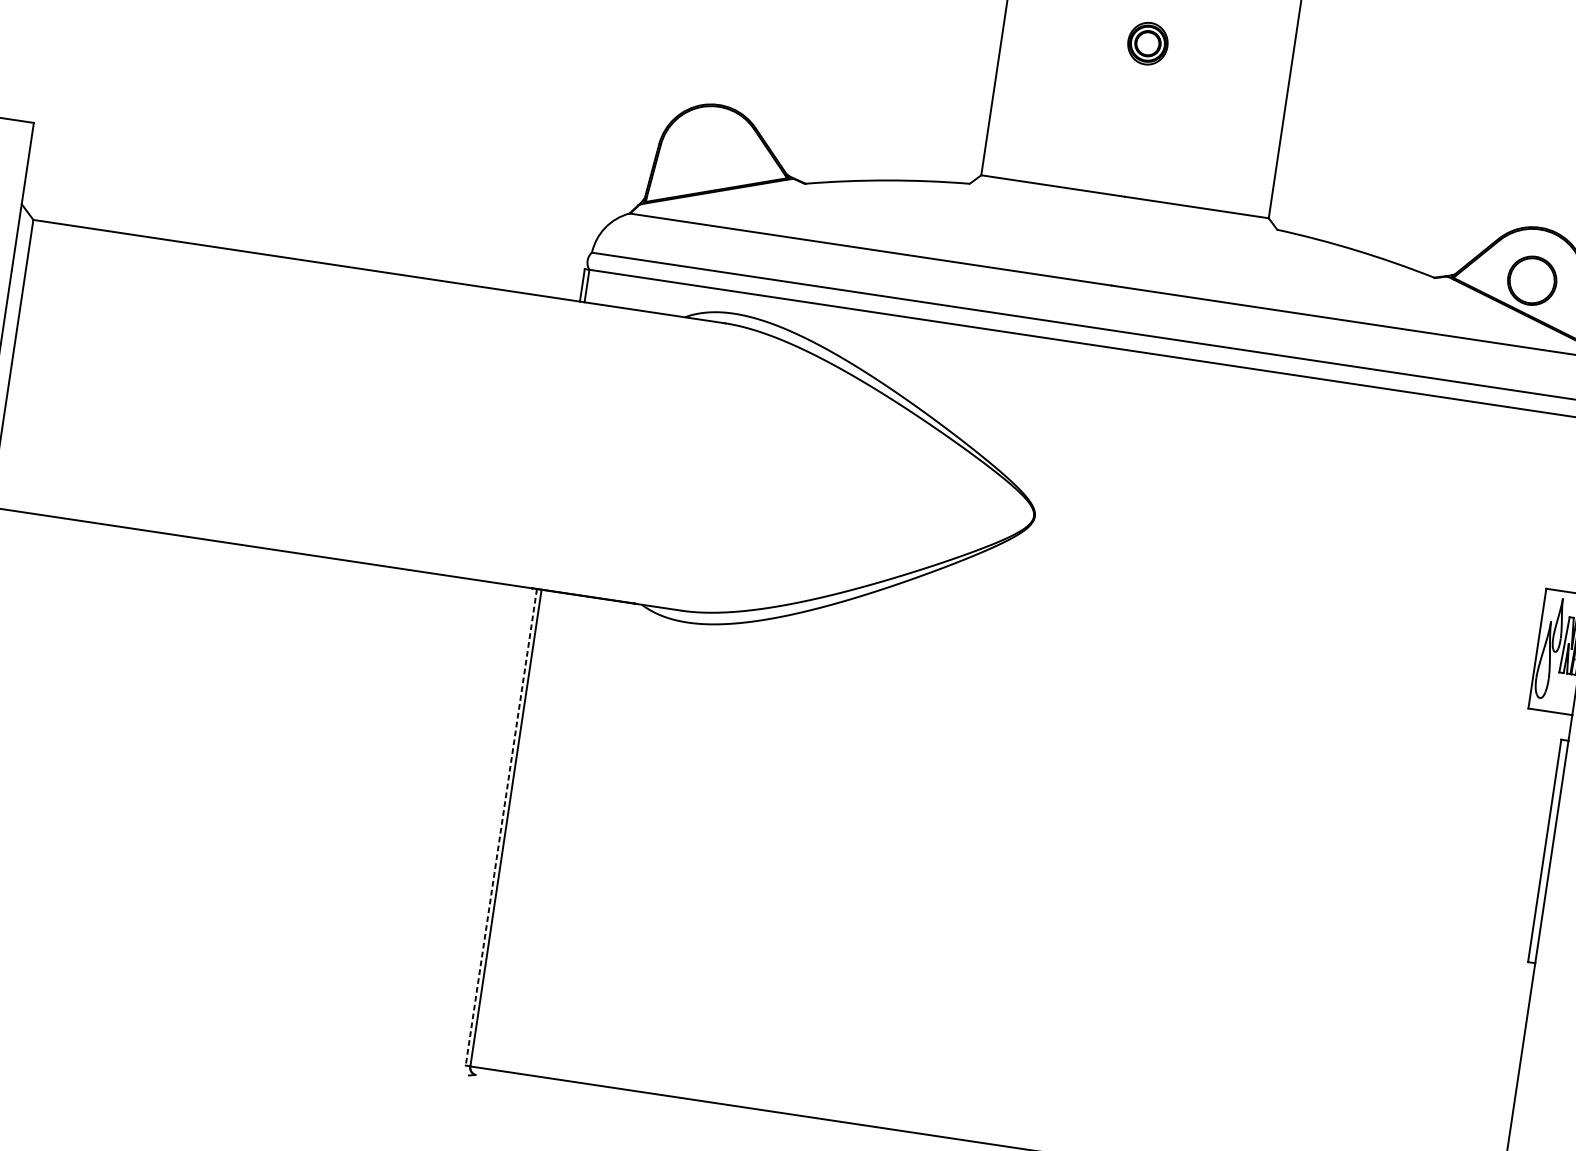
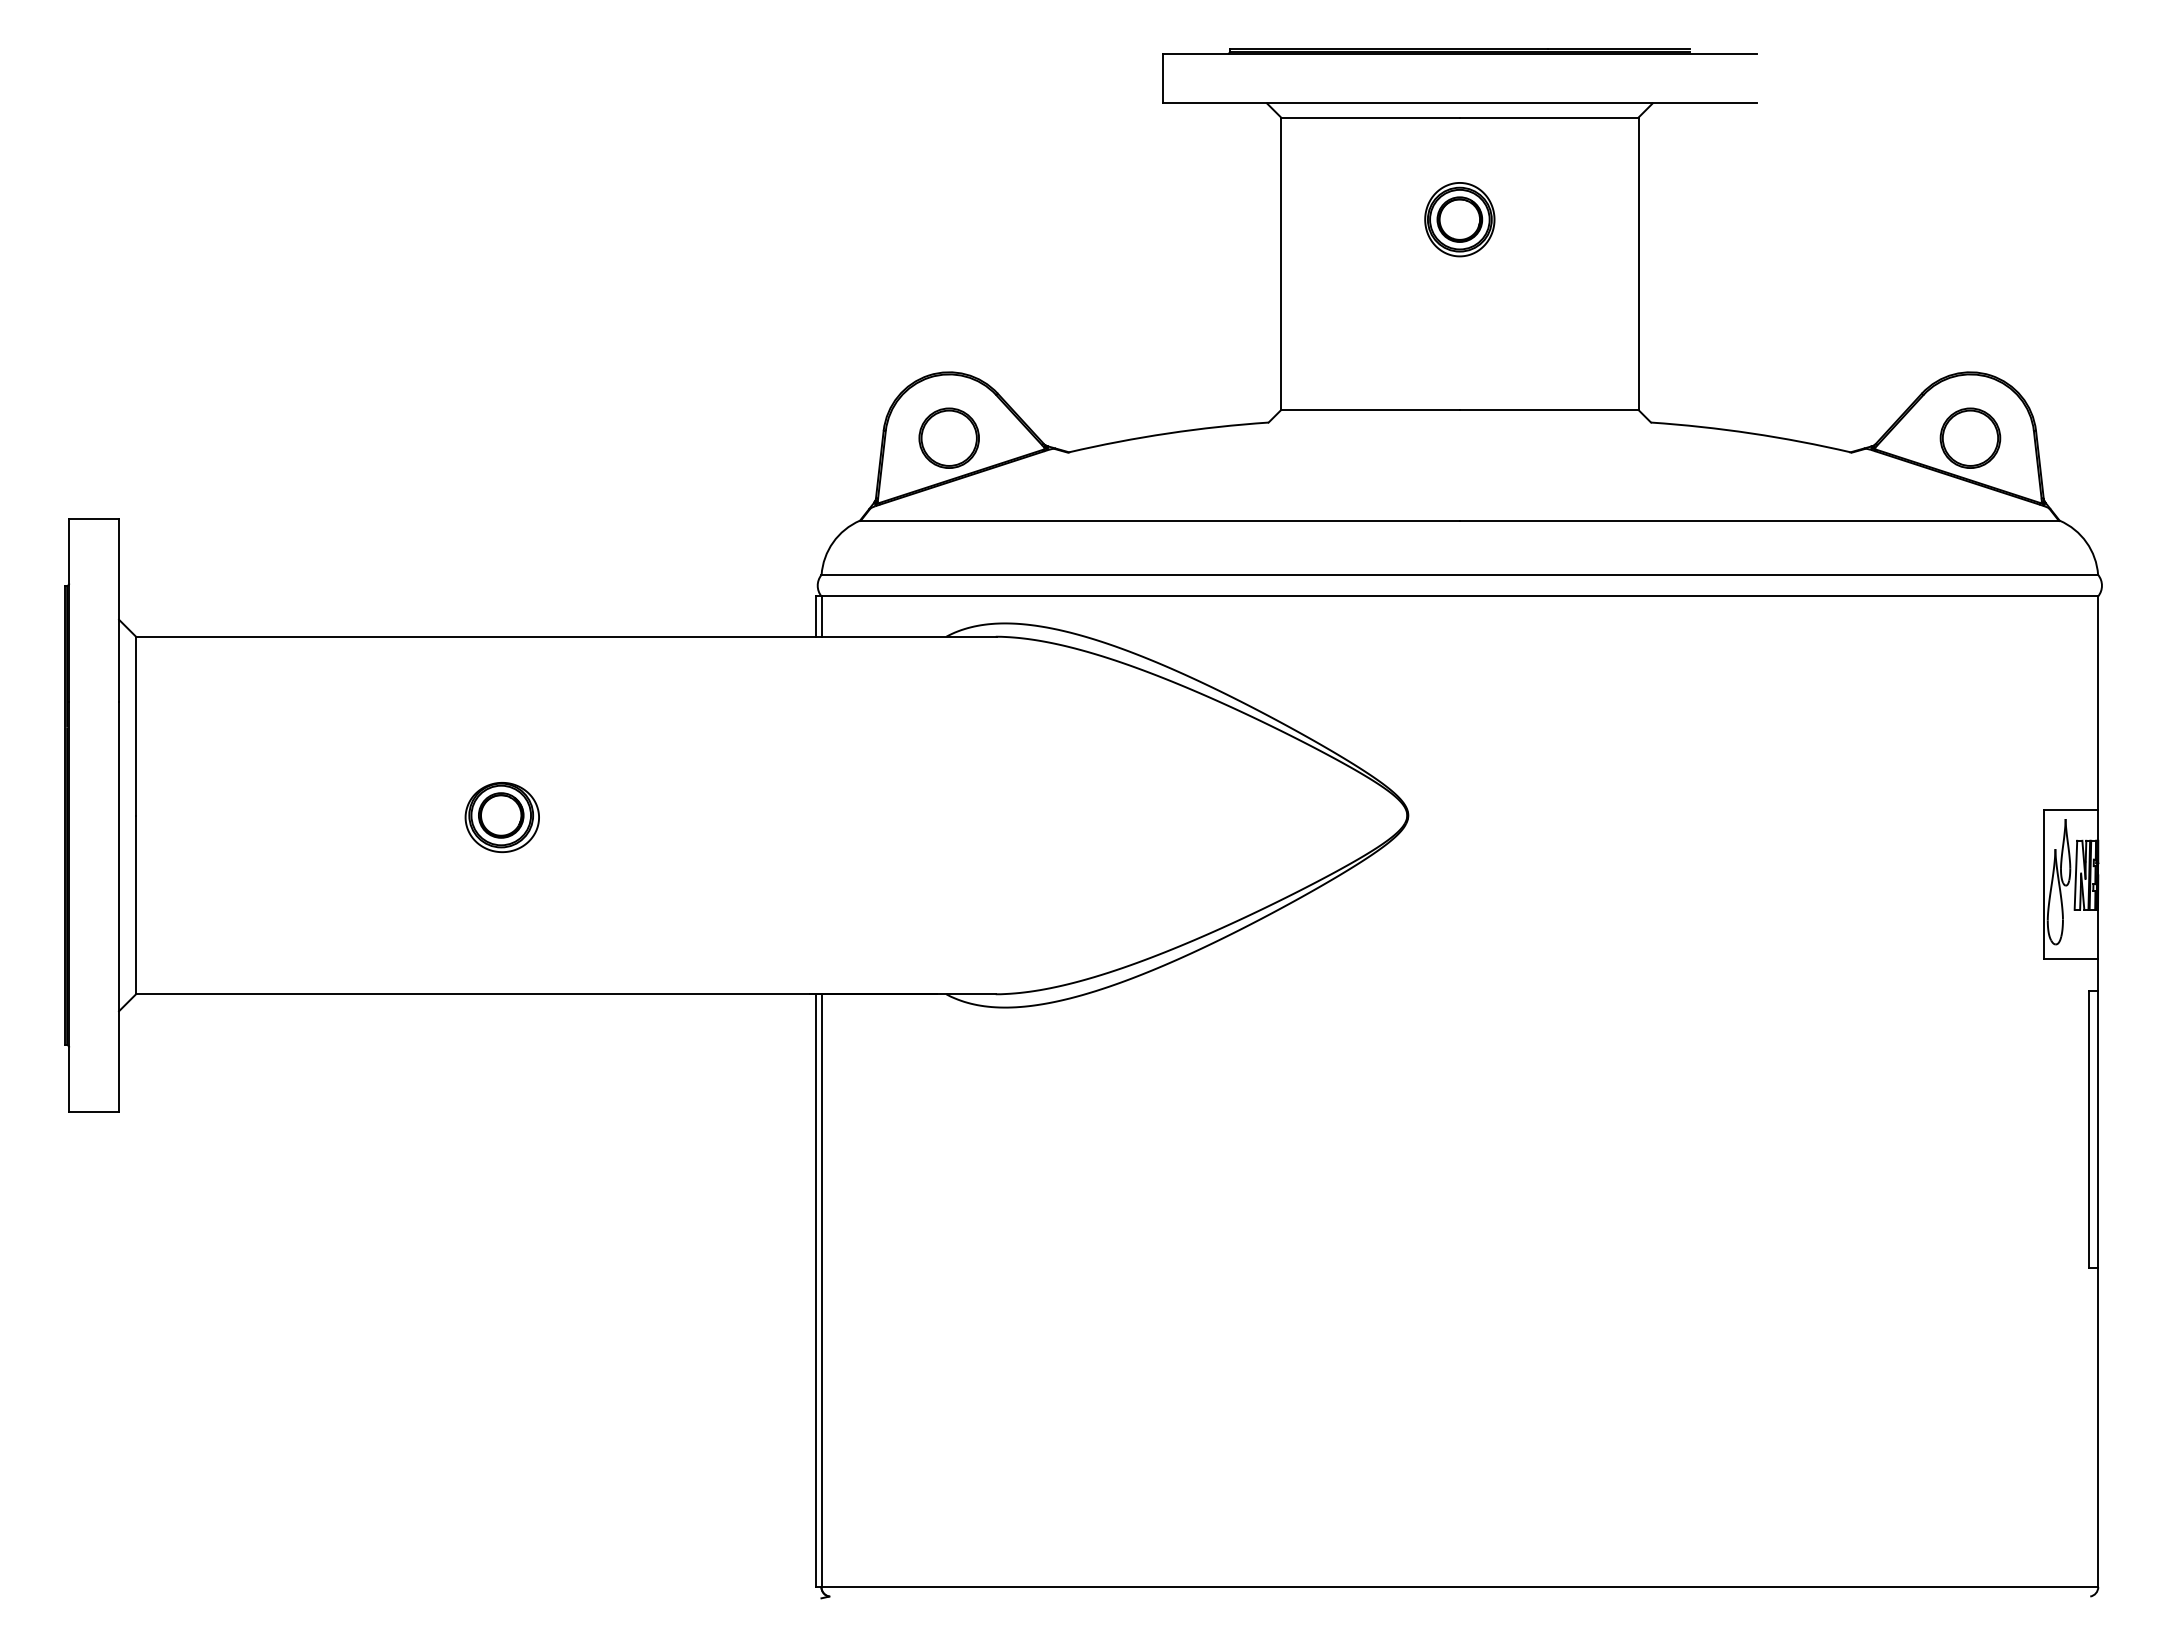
part: (1147, 43) -> (1459, 219), size x1.43
part: (710, 157) -> (948, 437), added
part: (305, 409) -> (501, 817), added
line: (501, 828) -> (815, 1291), dashed -> solid

